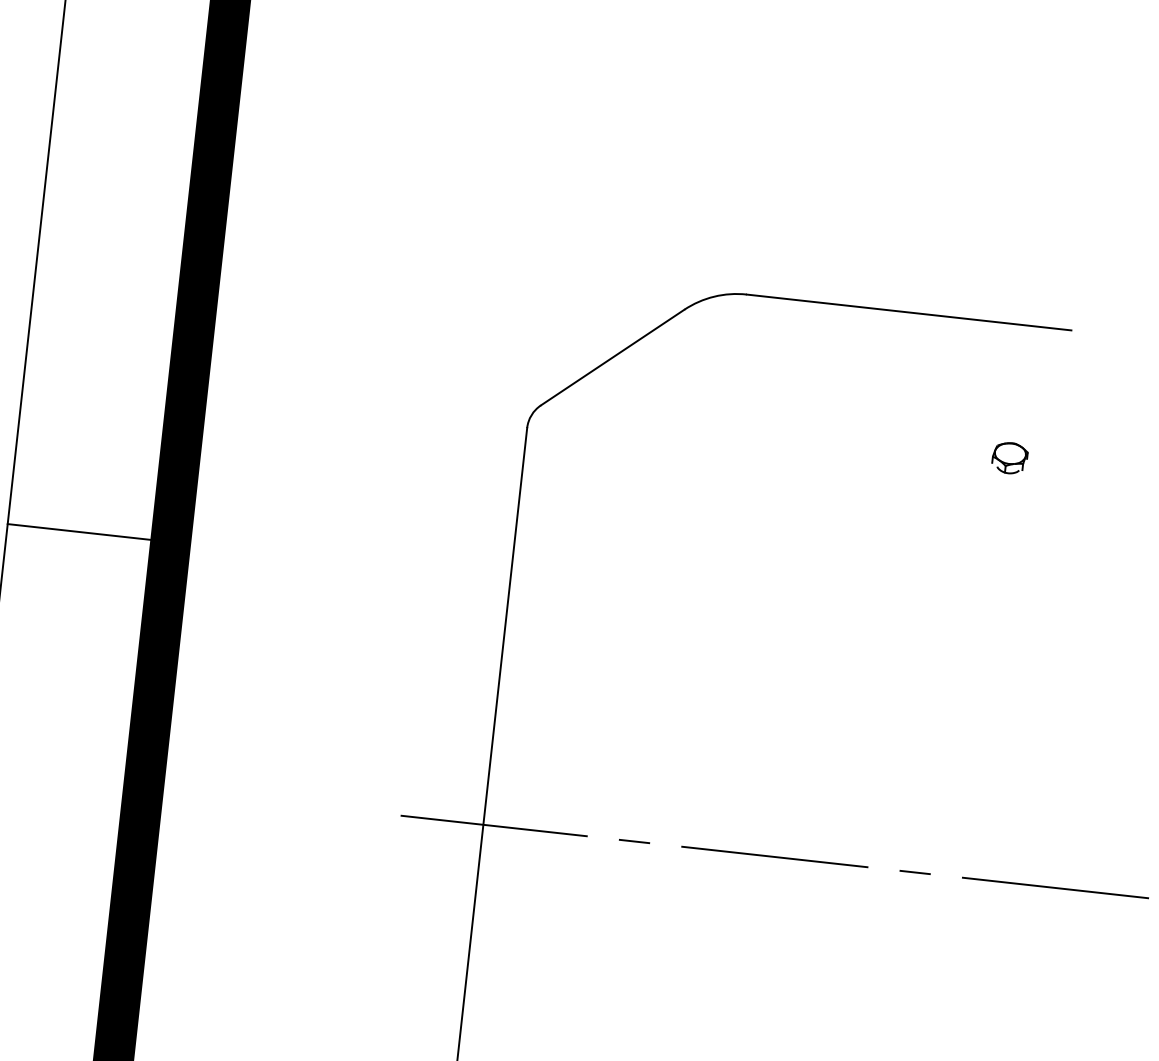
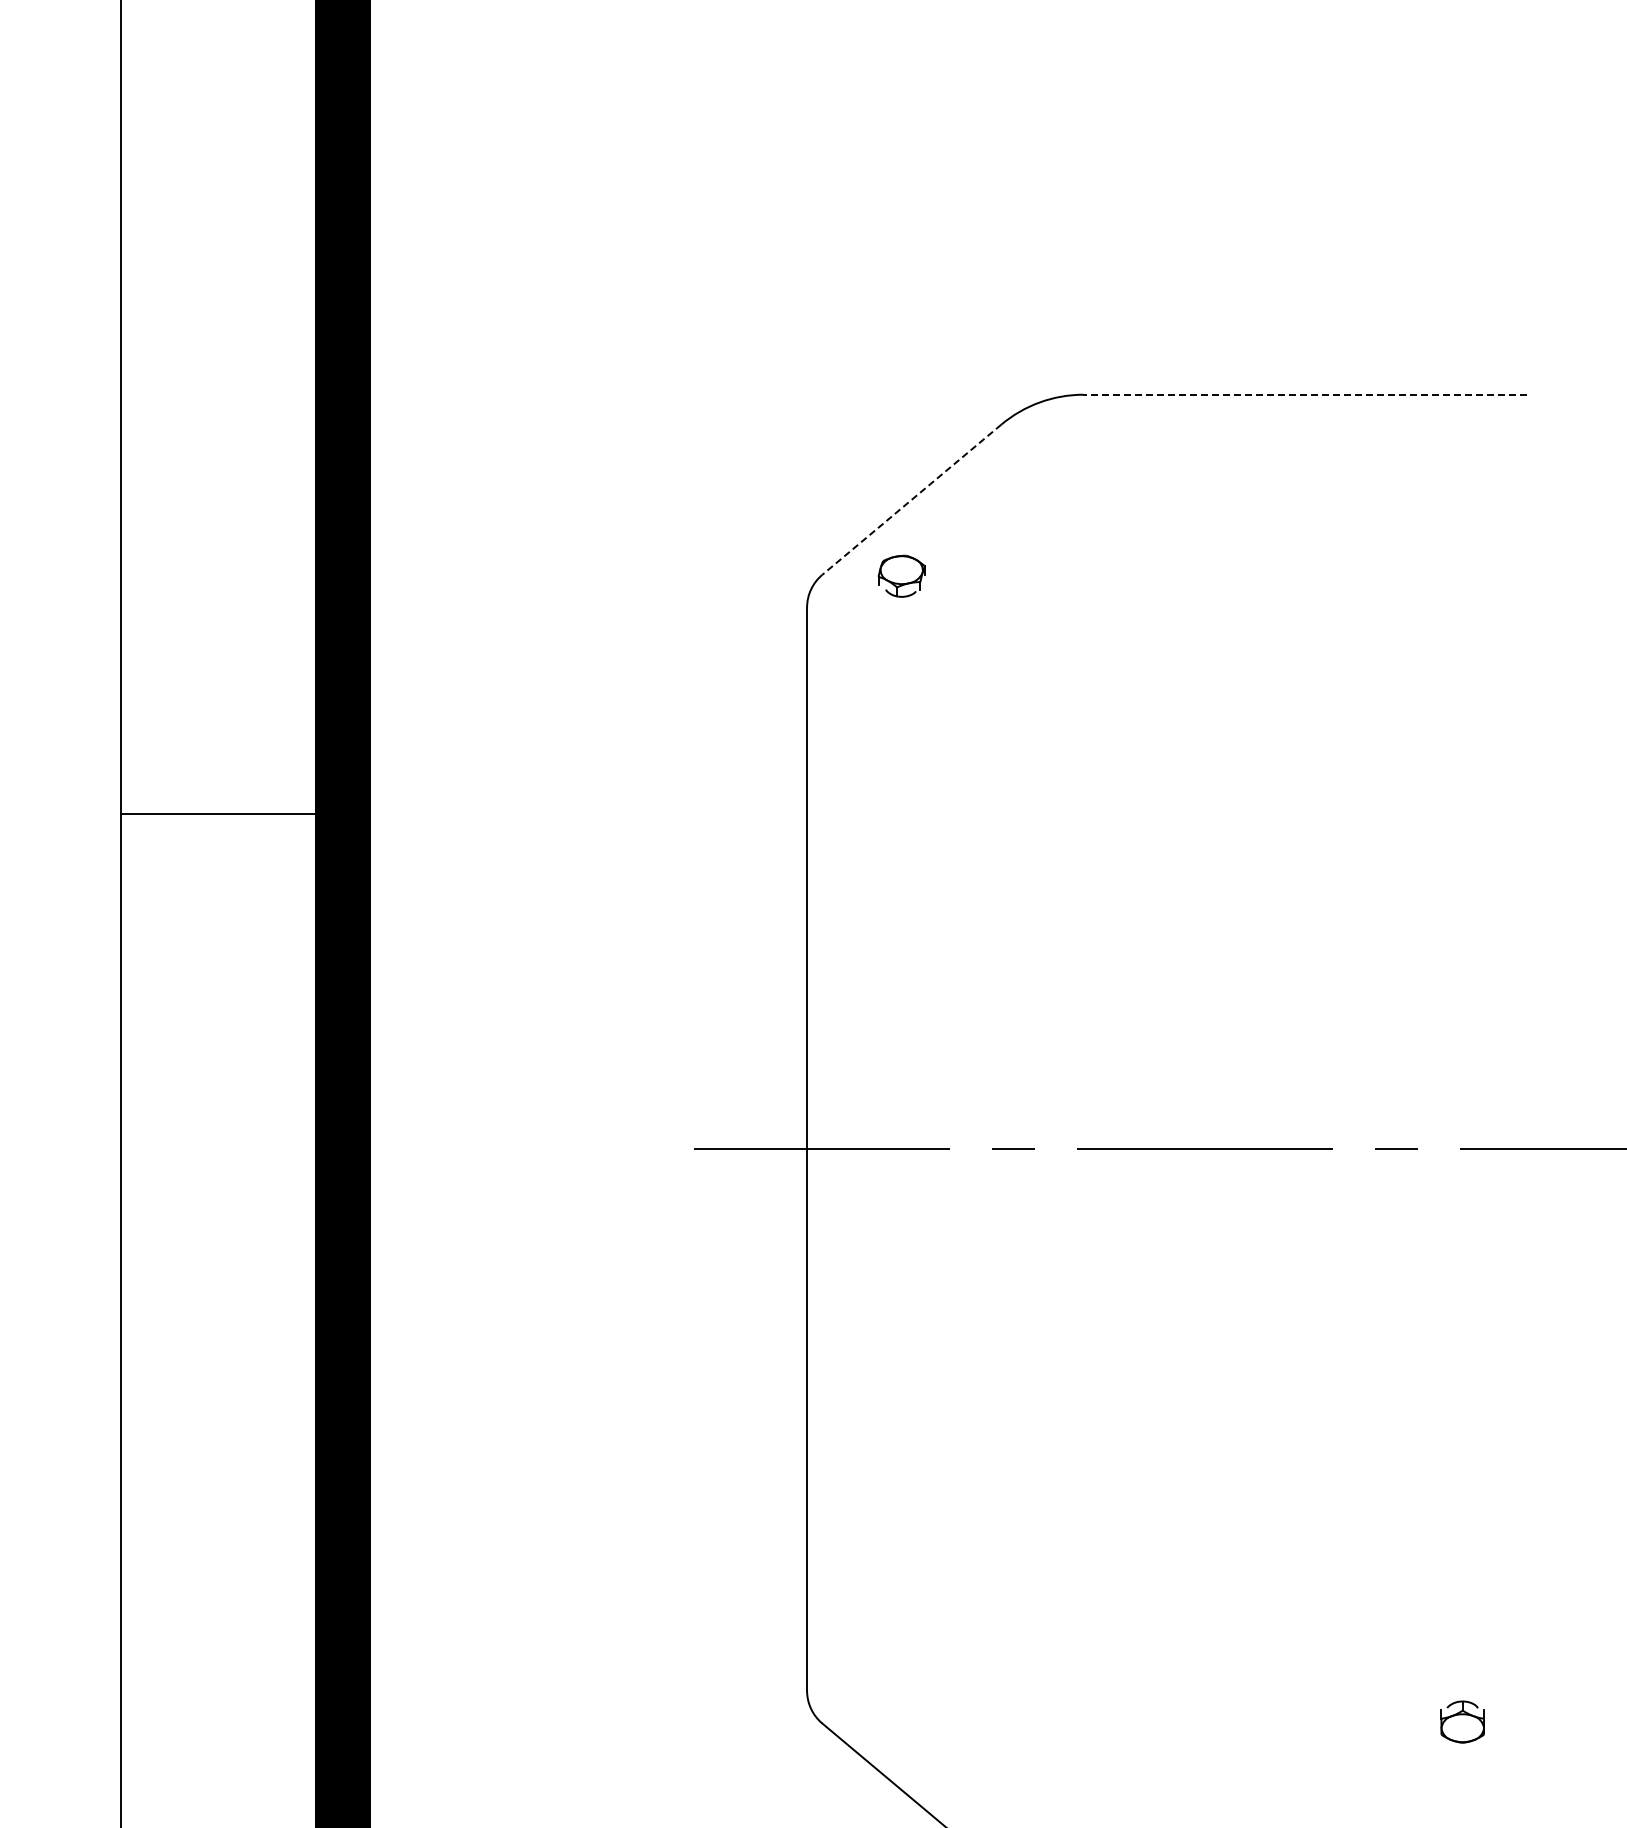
line: (909, 312) -> (1305, 394), solid -> dashed
line: (612, 357) -> (911, 499), solid -> dashed
part: (1009, 457) -> (901, 575), moved

